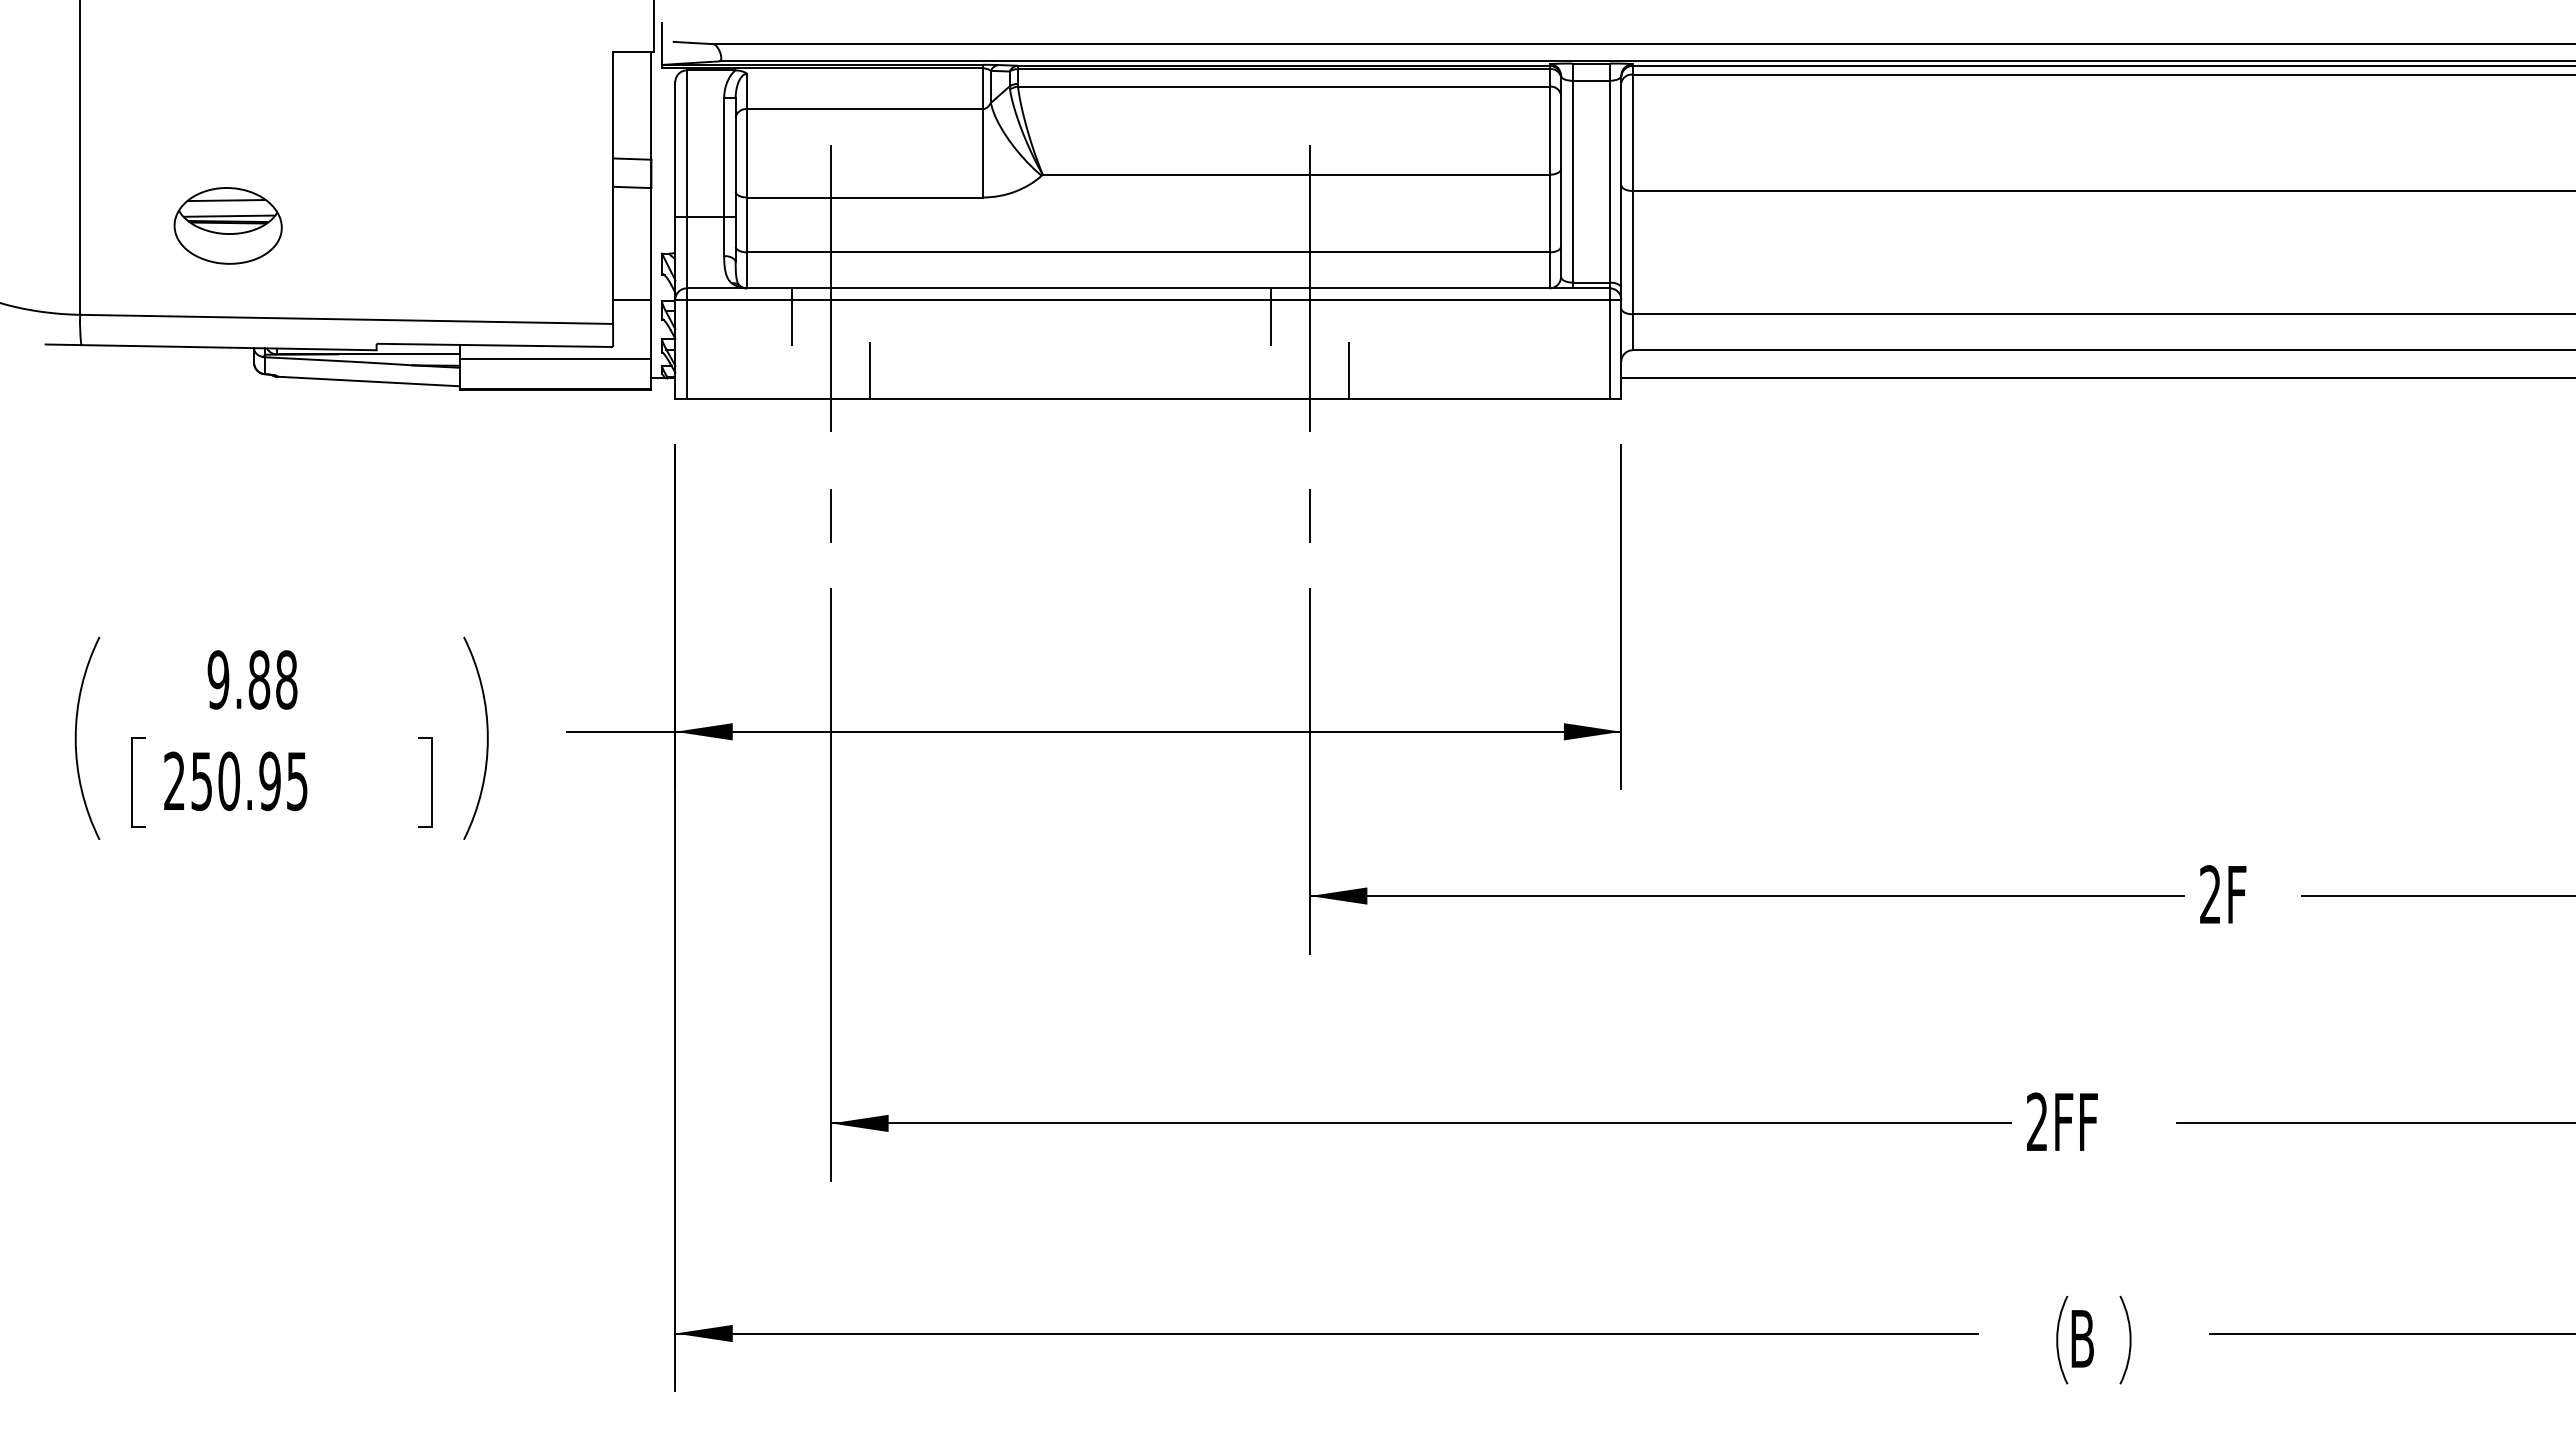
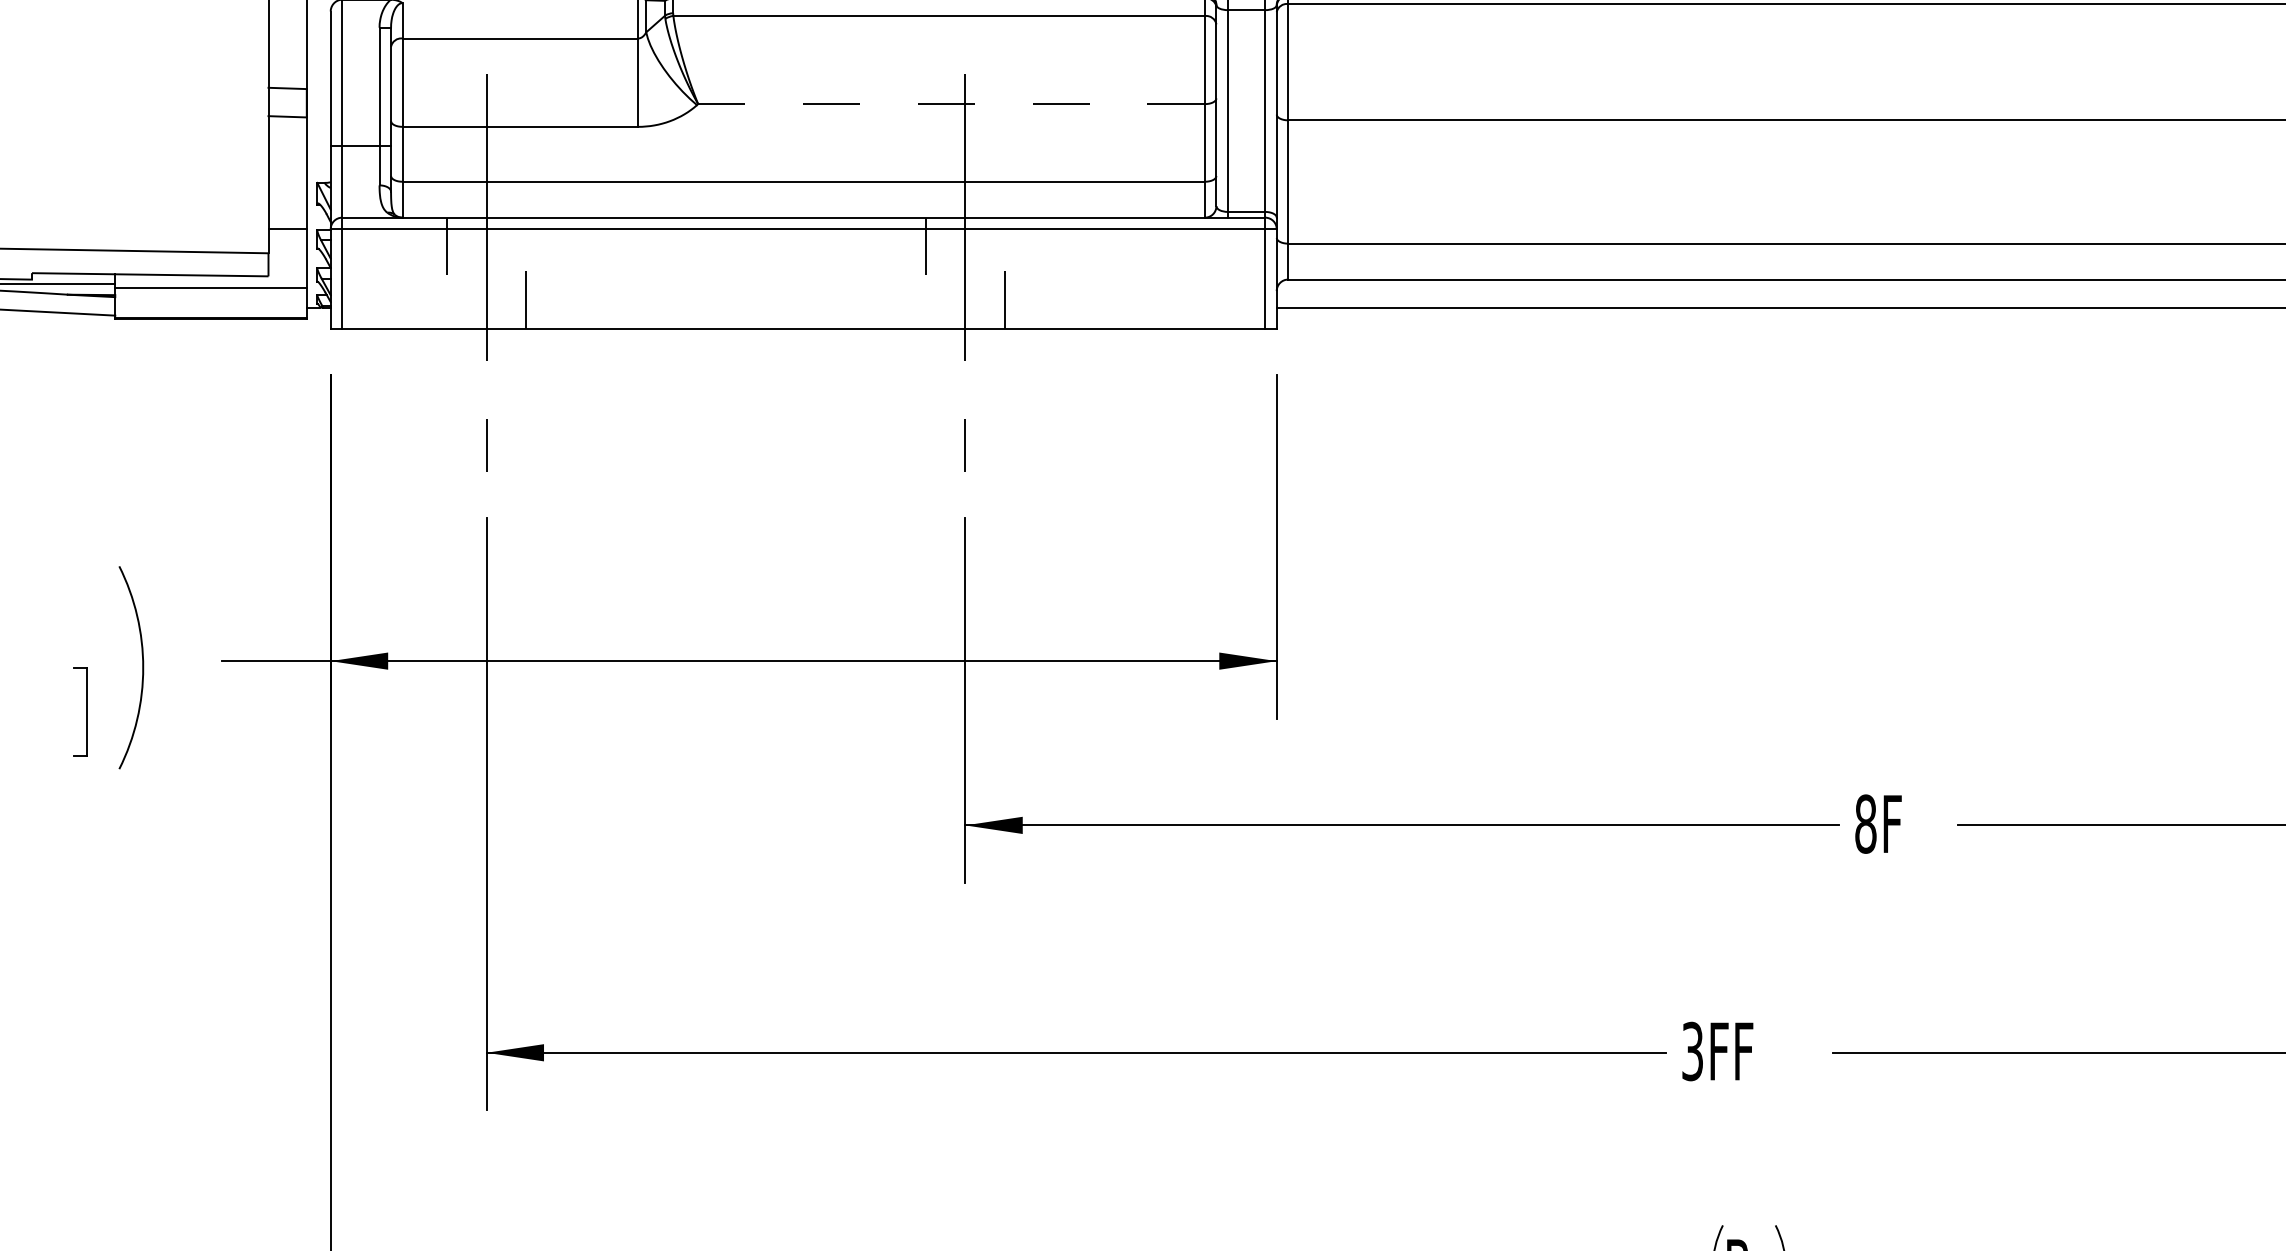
line: (1295, 174) -> (950, 103), solid -> dashed
text: (2210, 894) -> (1865, 823), 2F -> 8F
text: (2037, 1121) -> (1692, 1050), 2FF -> 3FF

